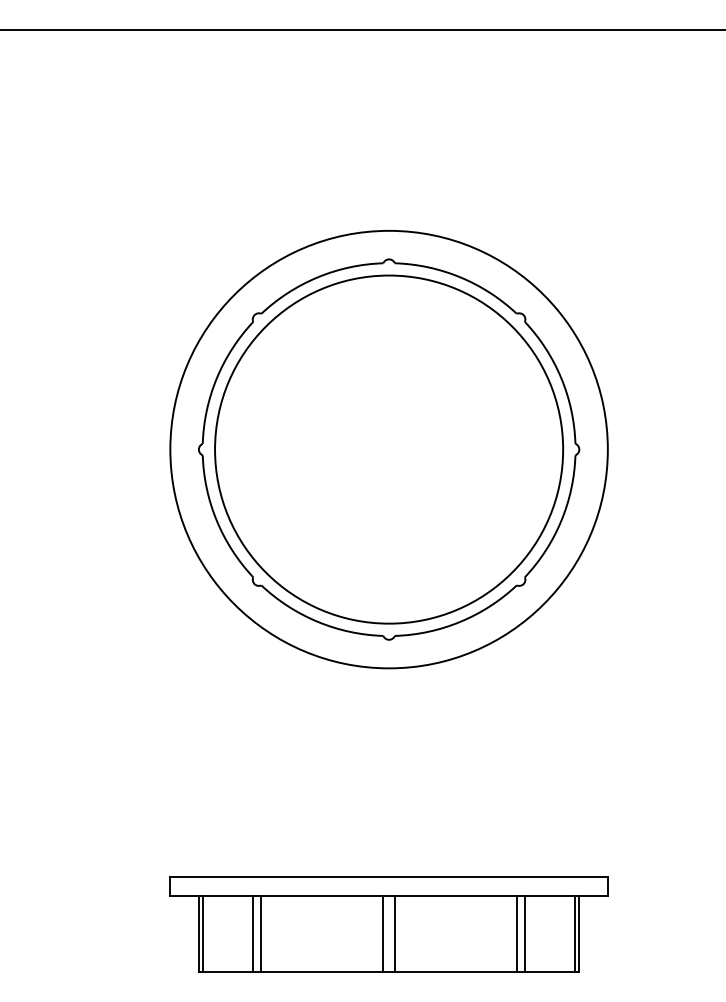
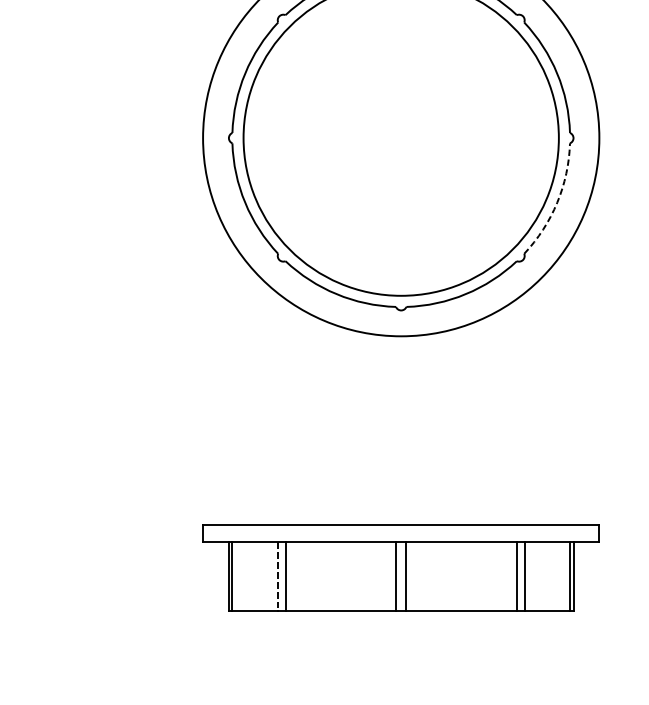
arc: (561, 520) -> (557, 202), solid -> dashed
line: (252, 934) -> (277, 577), solid -> dashed

